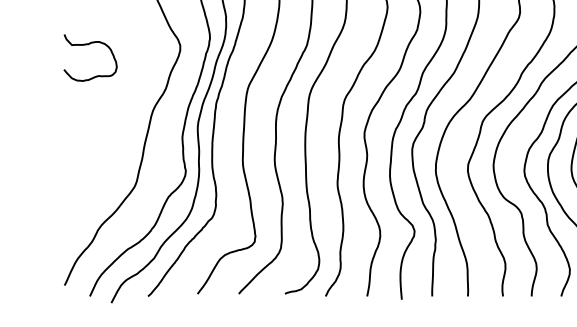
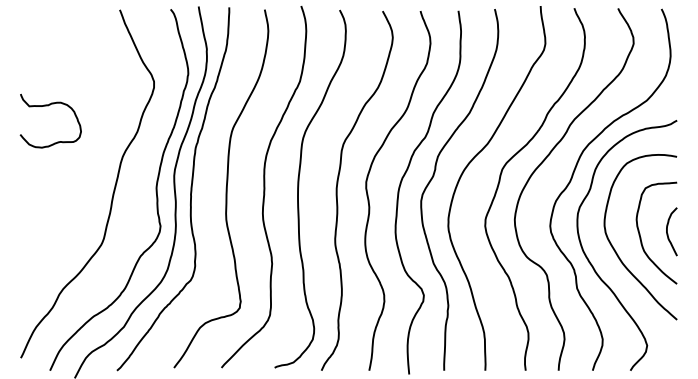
curve: (88, 45) -> (48, 106), moved

